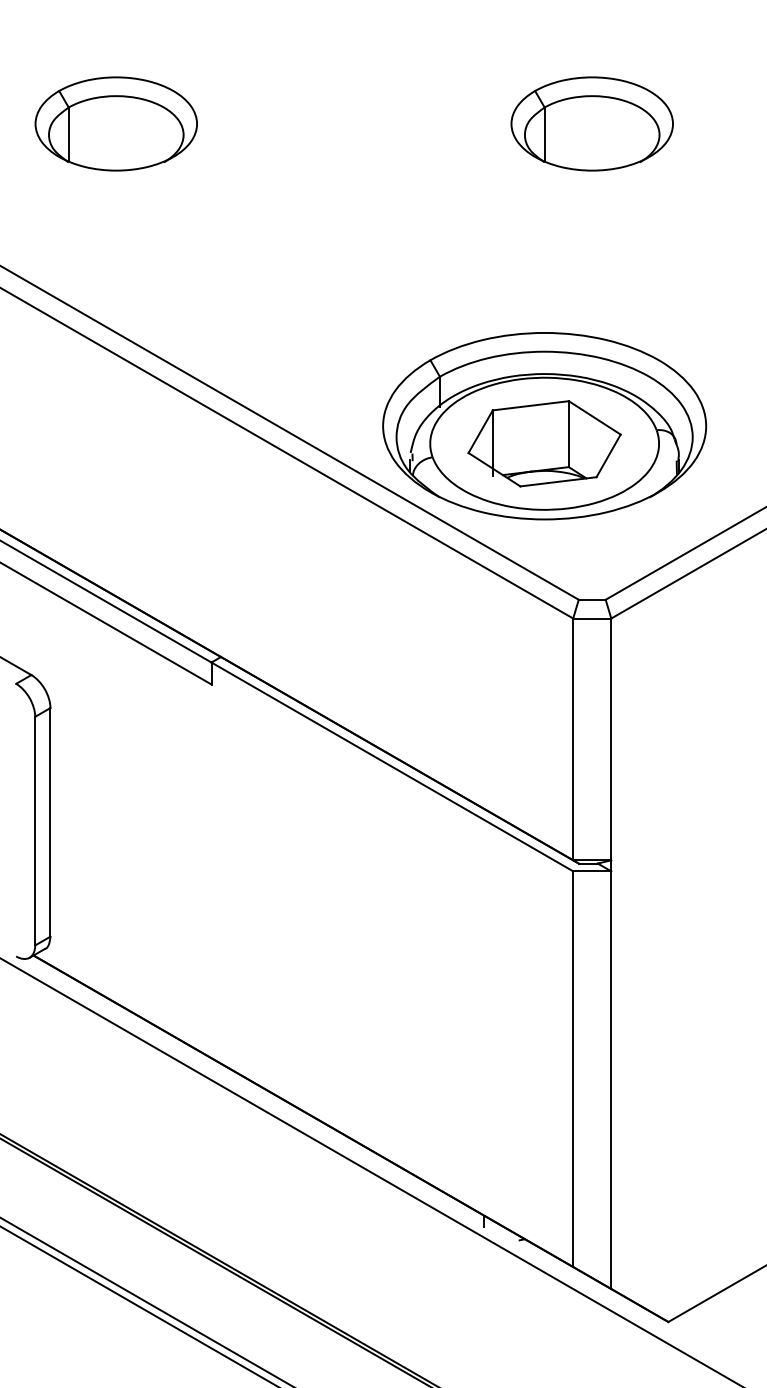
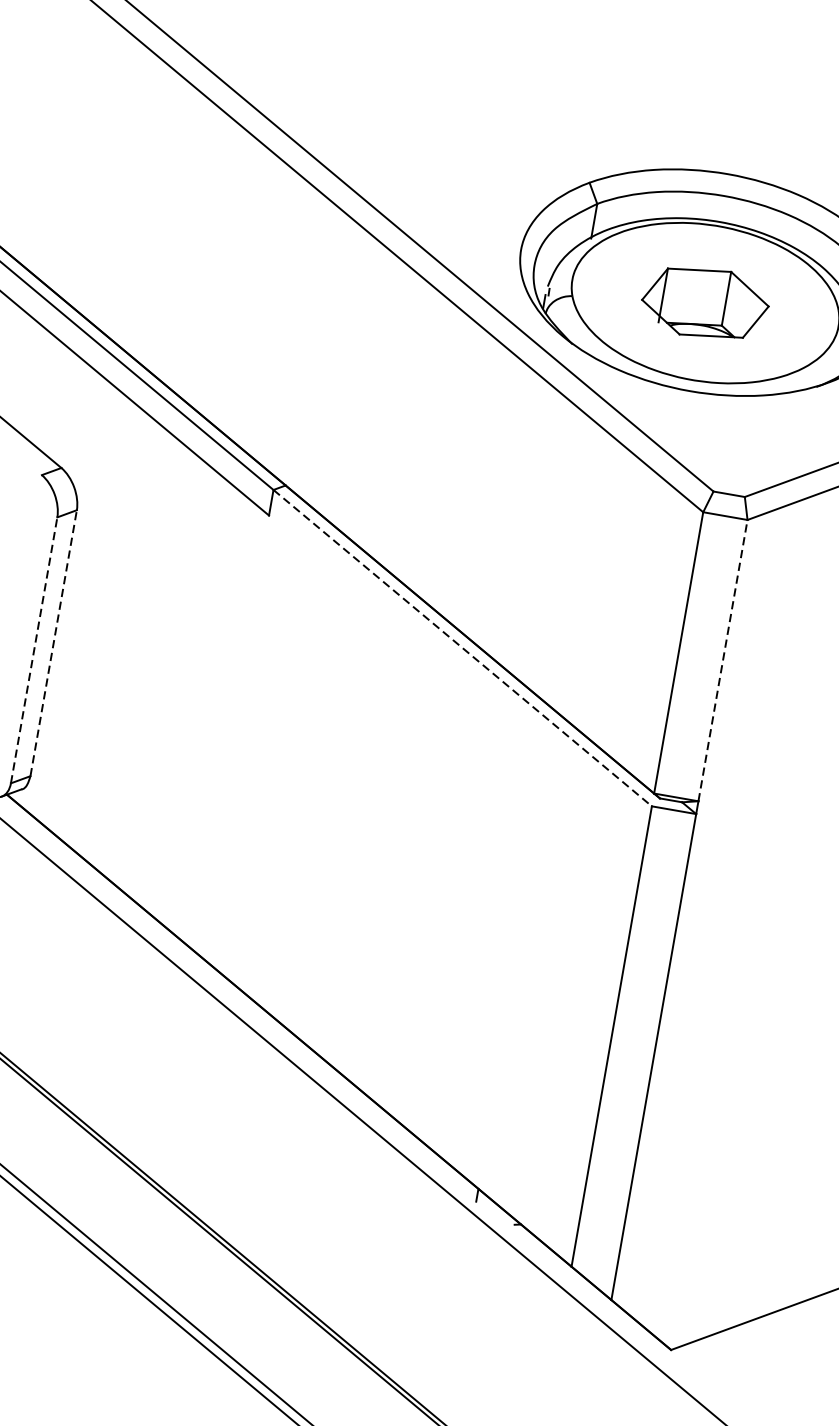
part: (544, 443) -> (705, 302), size x0.7
line: (611, 739) -> (723, 660), solid -> dashed
line: (392, 766) -> (462, 647), solid -> dashed
line: (50, 821) -> (53, 642), solid -> dashed
line: (35, 830) -> (34, 649), solid -> dashed

